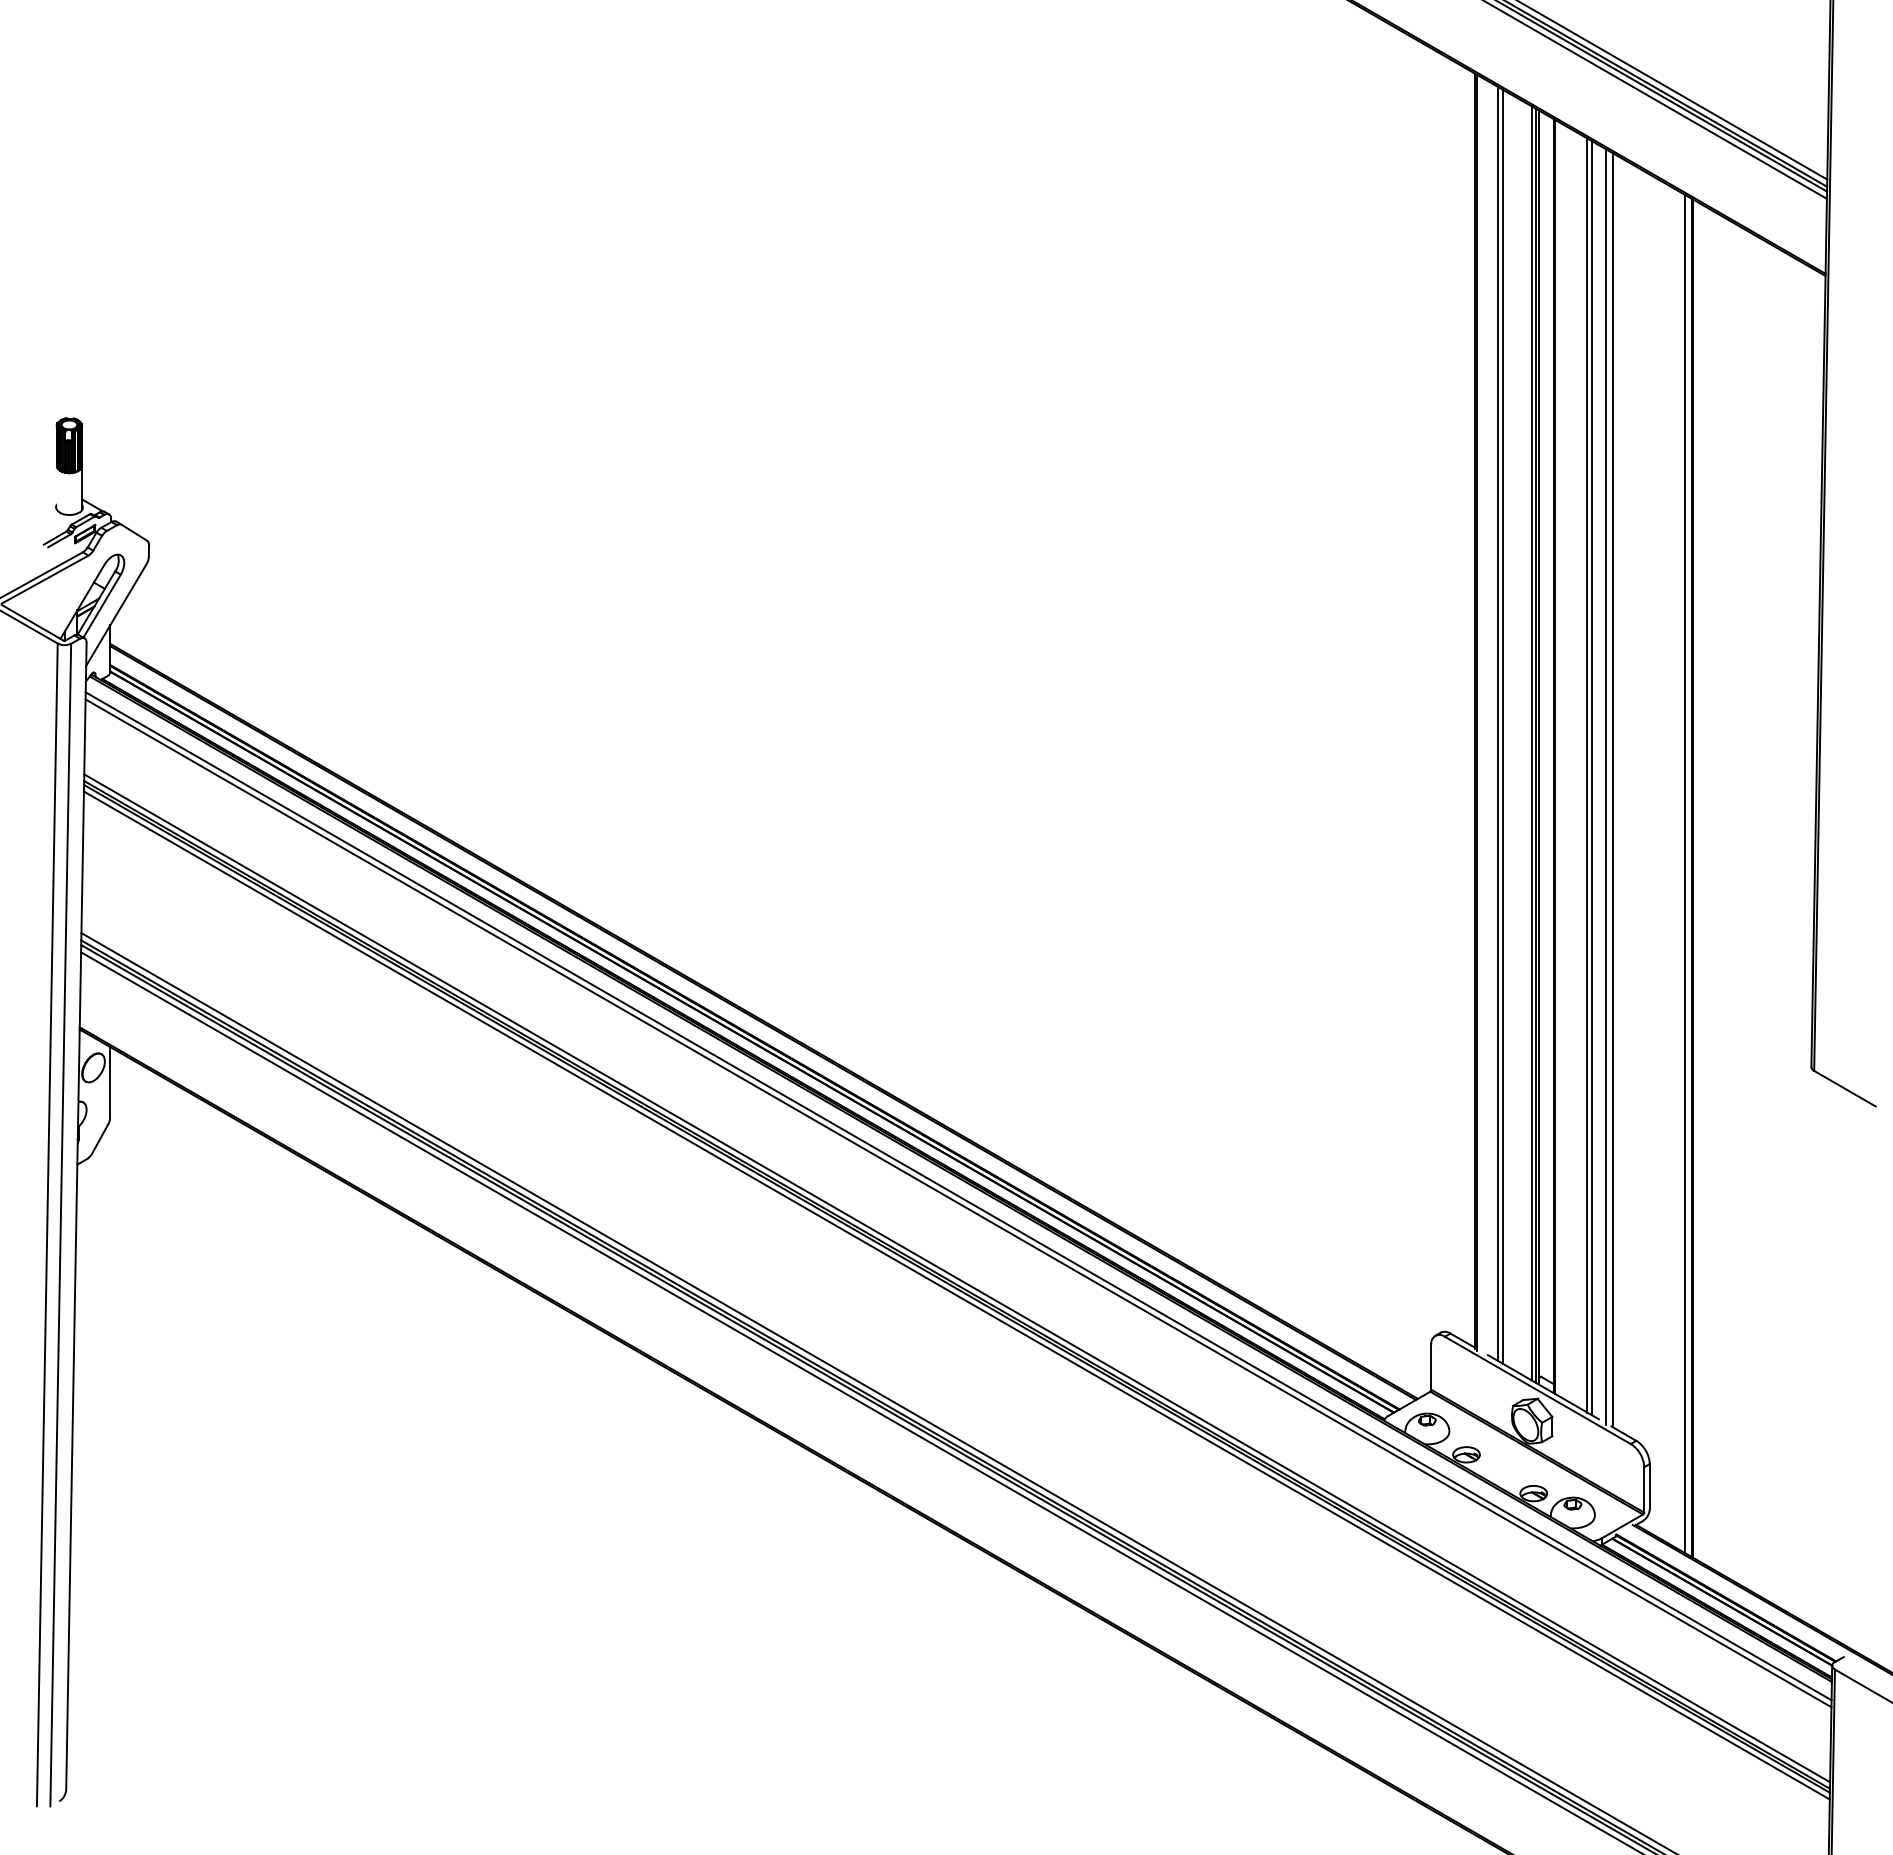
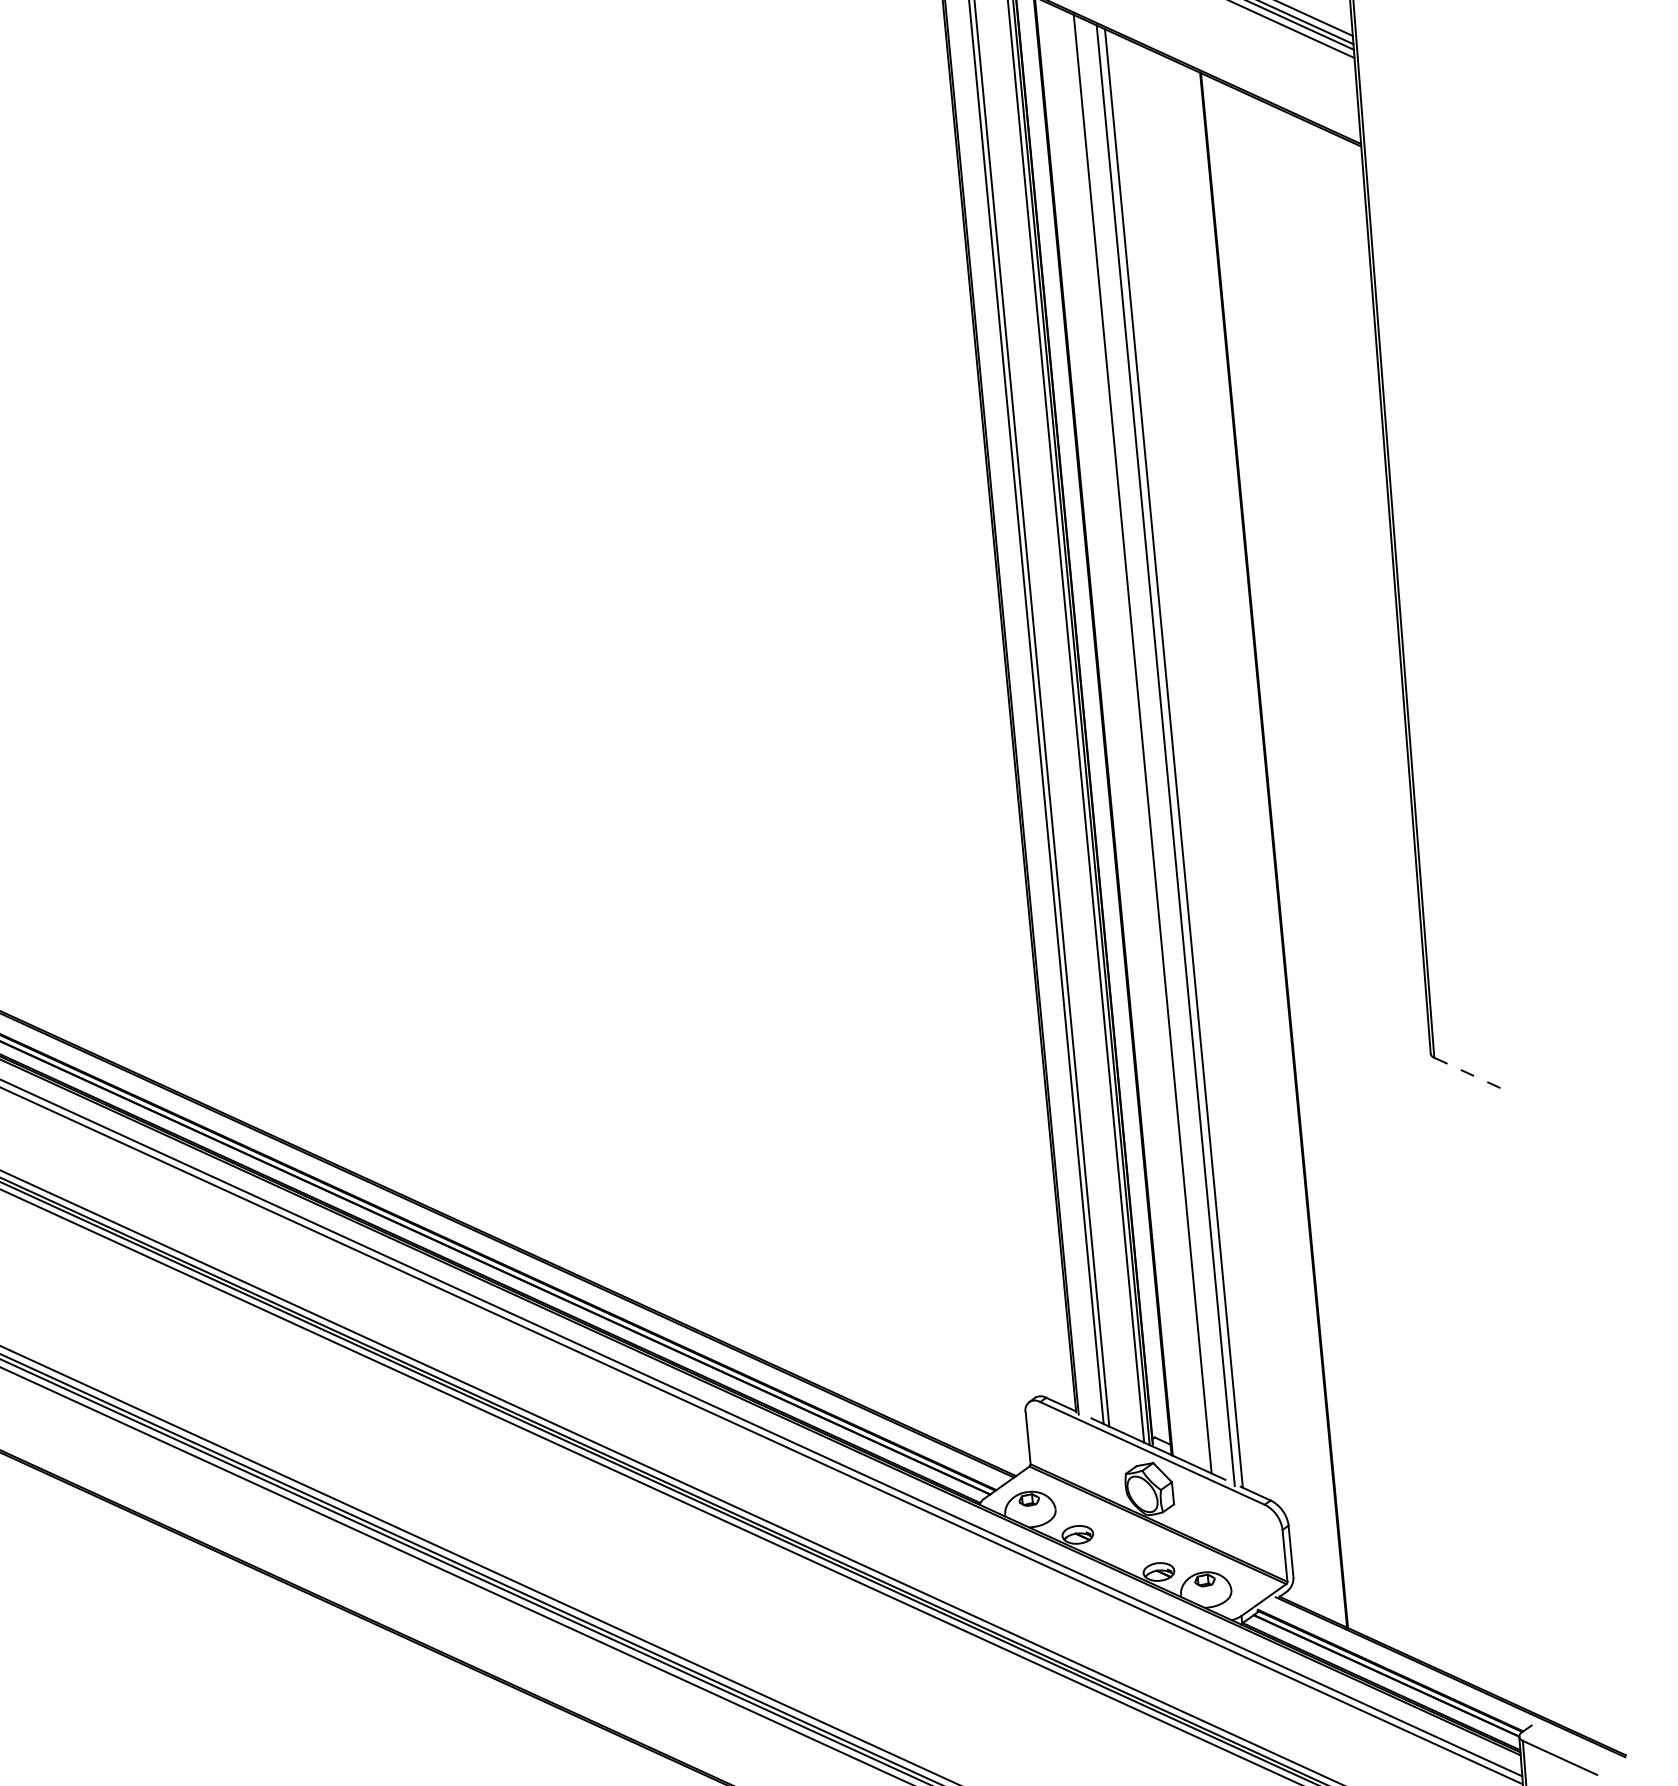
line: (1591, 777) -> (1147, 745), removed
line: (1685, 874) -> (1265, 846), removed
line: (1844, 1088) -> (1470, 1074), solid -> dashed

